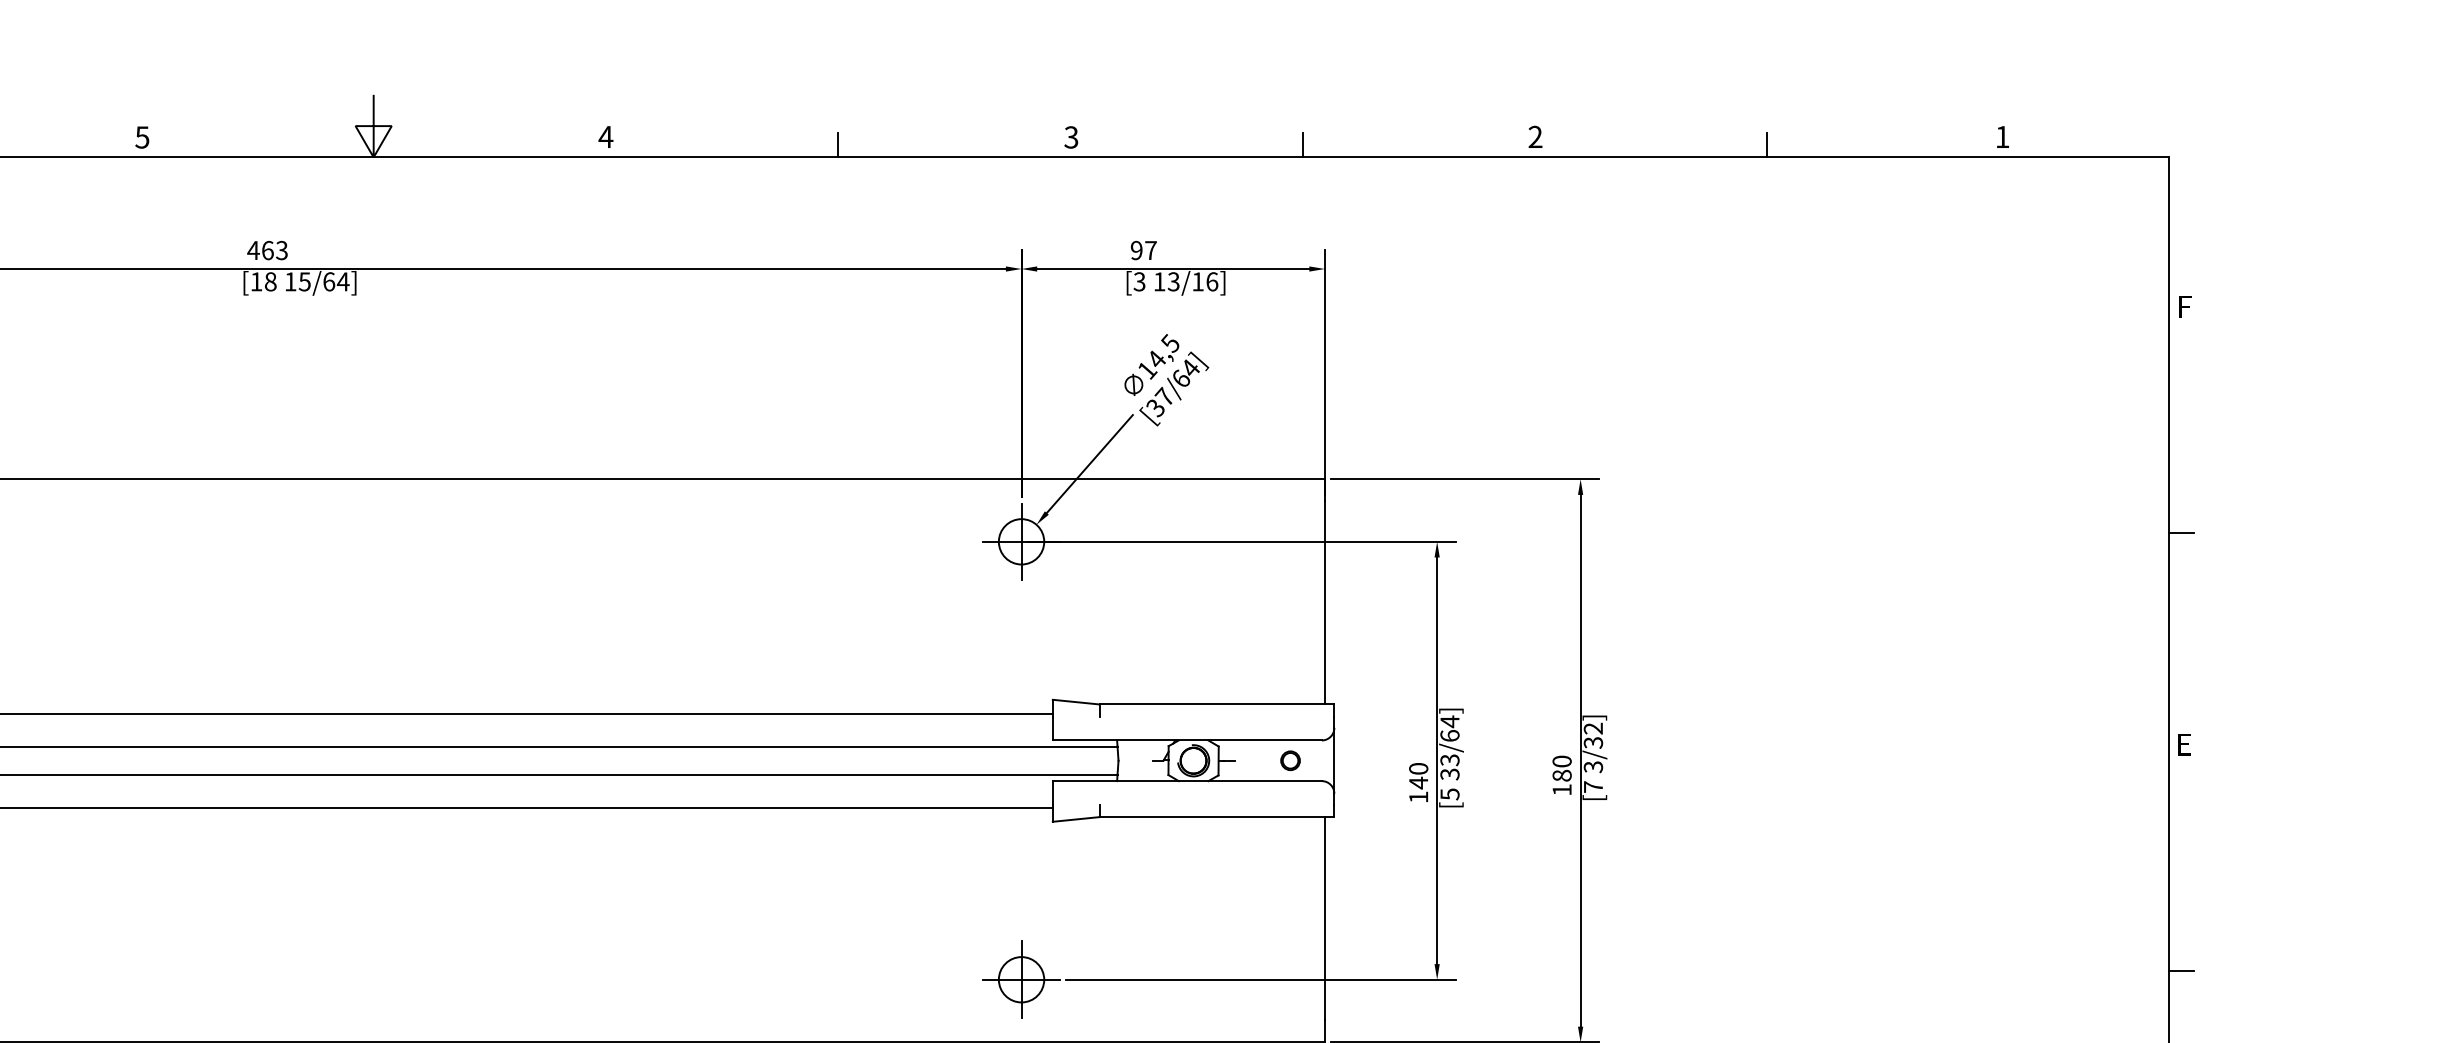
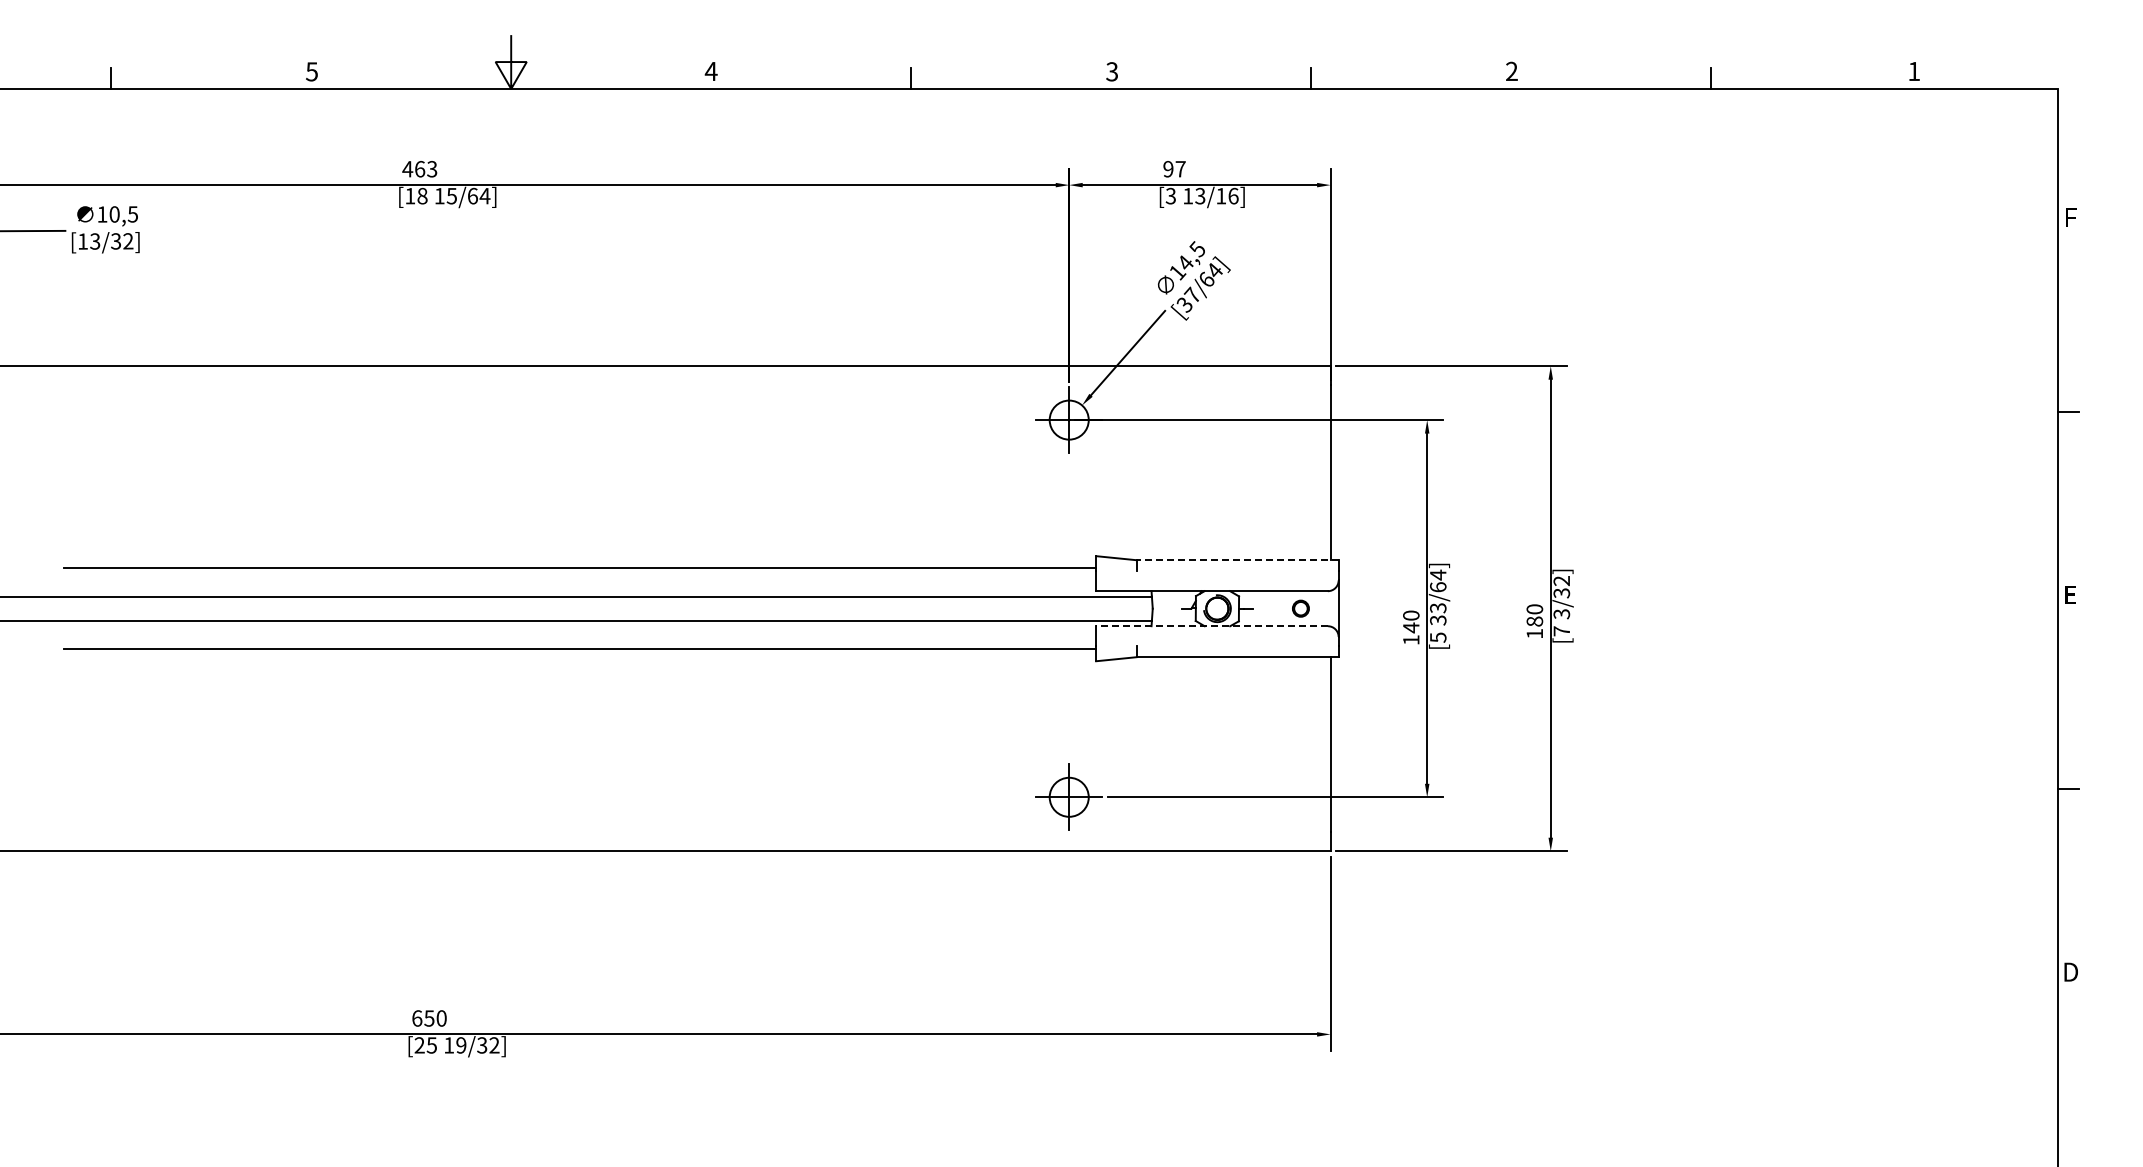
line: (1216, 704) -> (1237, 560), solid -> dashed
line: (1187, 781) -> (1212, 626), solid -> dashed

